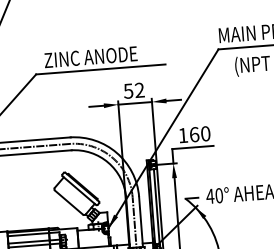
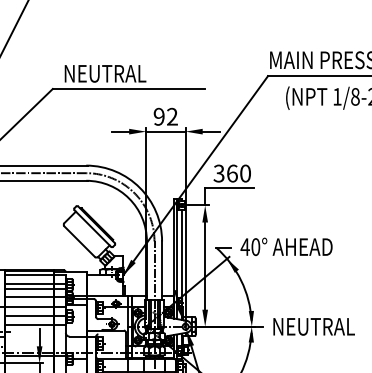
text: (90, 57) -> (117, 73), ZINC ANODE -> NEUTRAL
text: (127, 90) -> (158, 116), 52 -> 92
text: (182, 135) -> (218, 173), 160 -> 360

